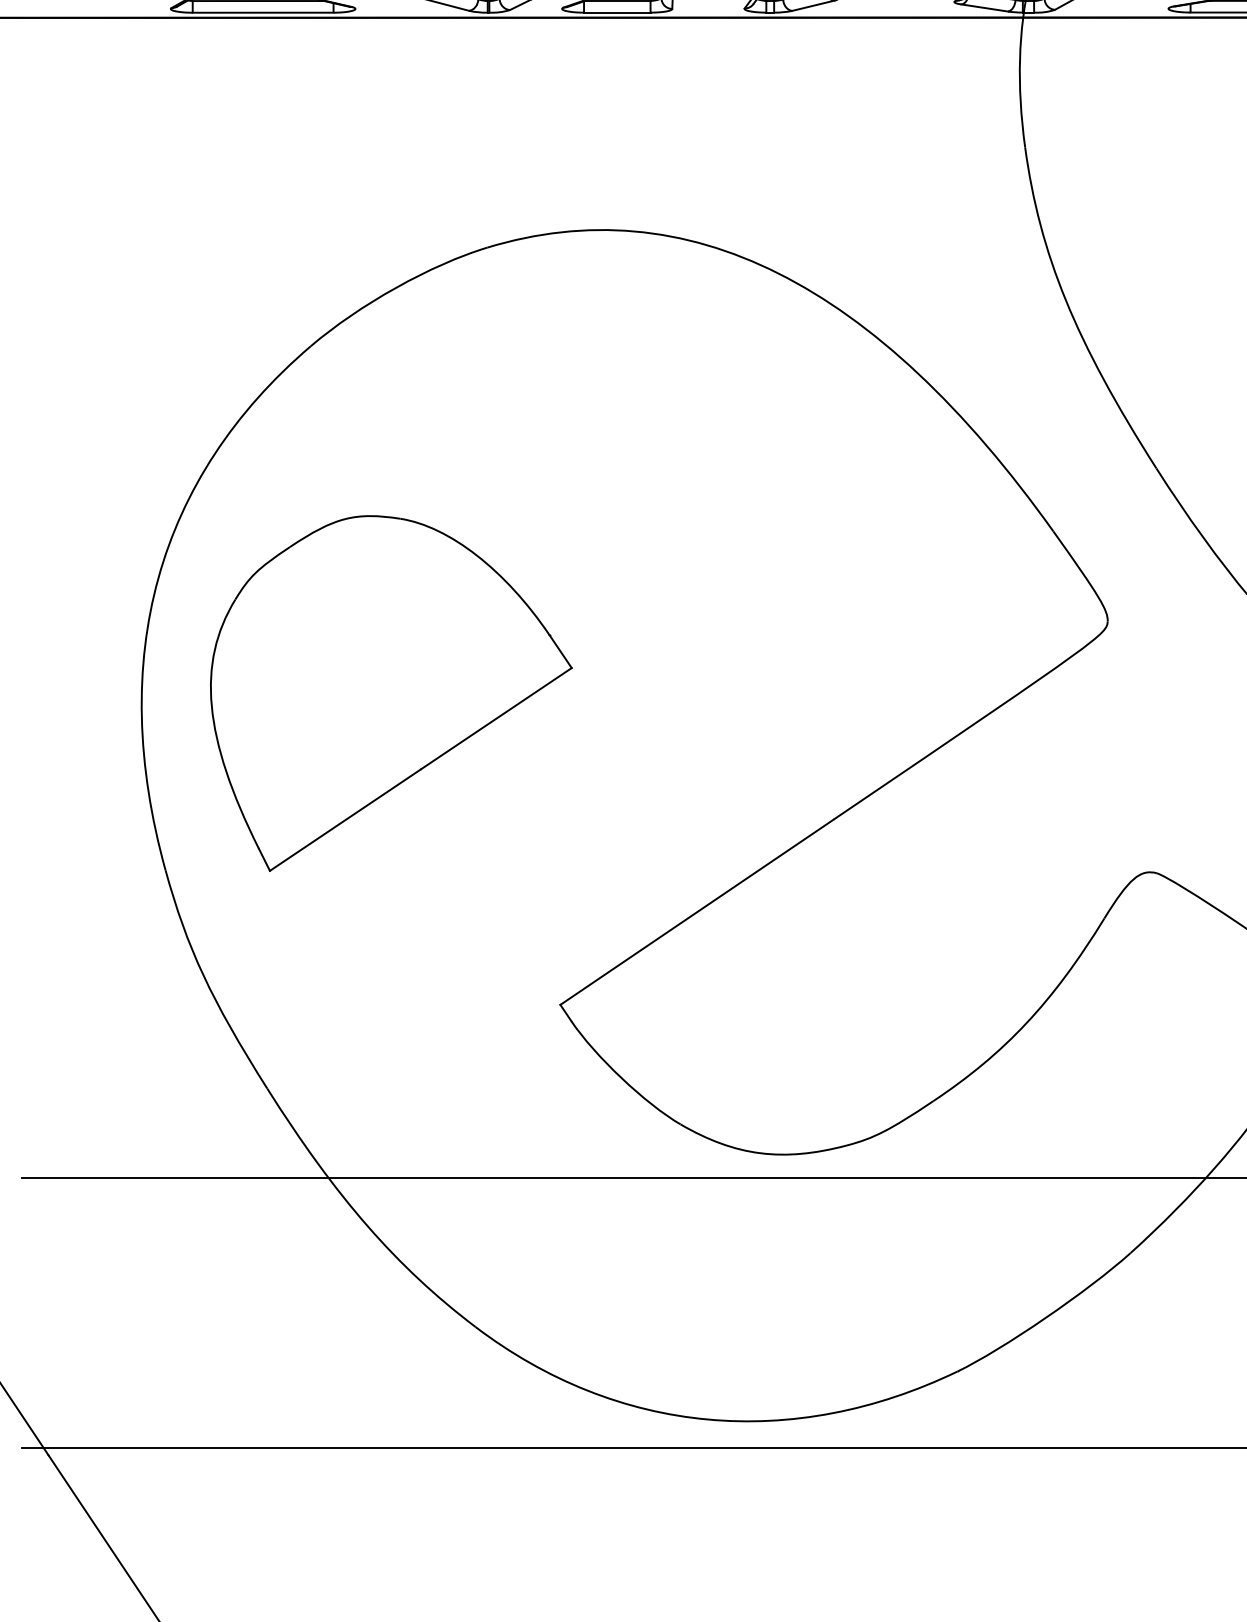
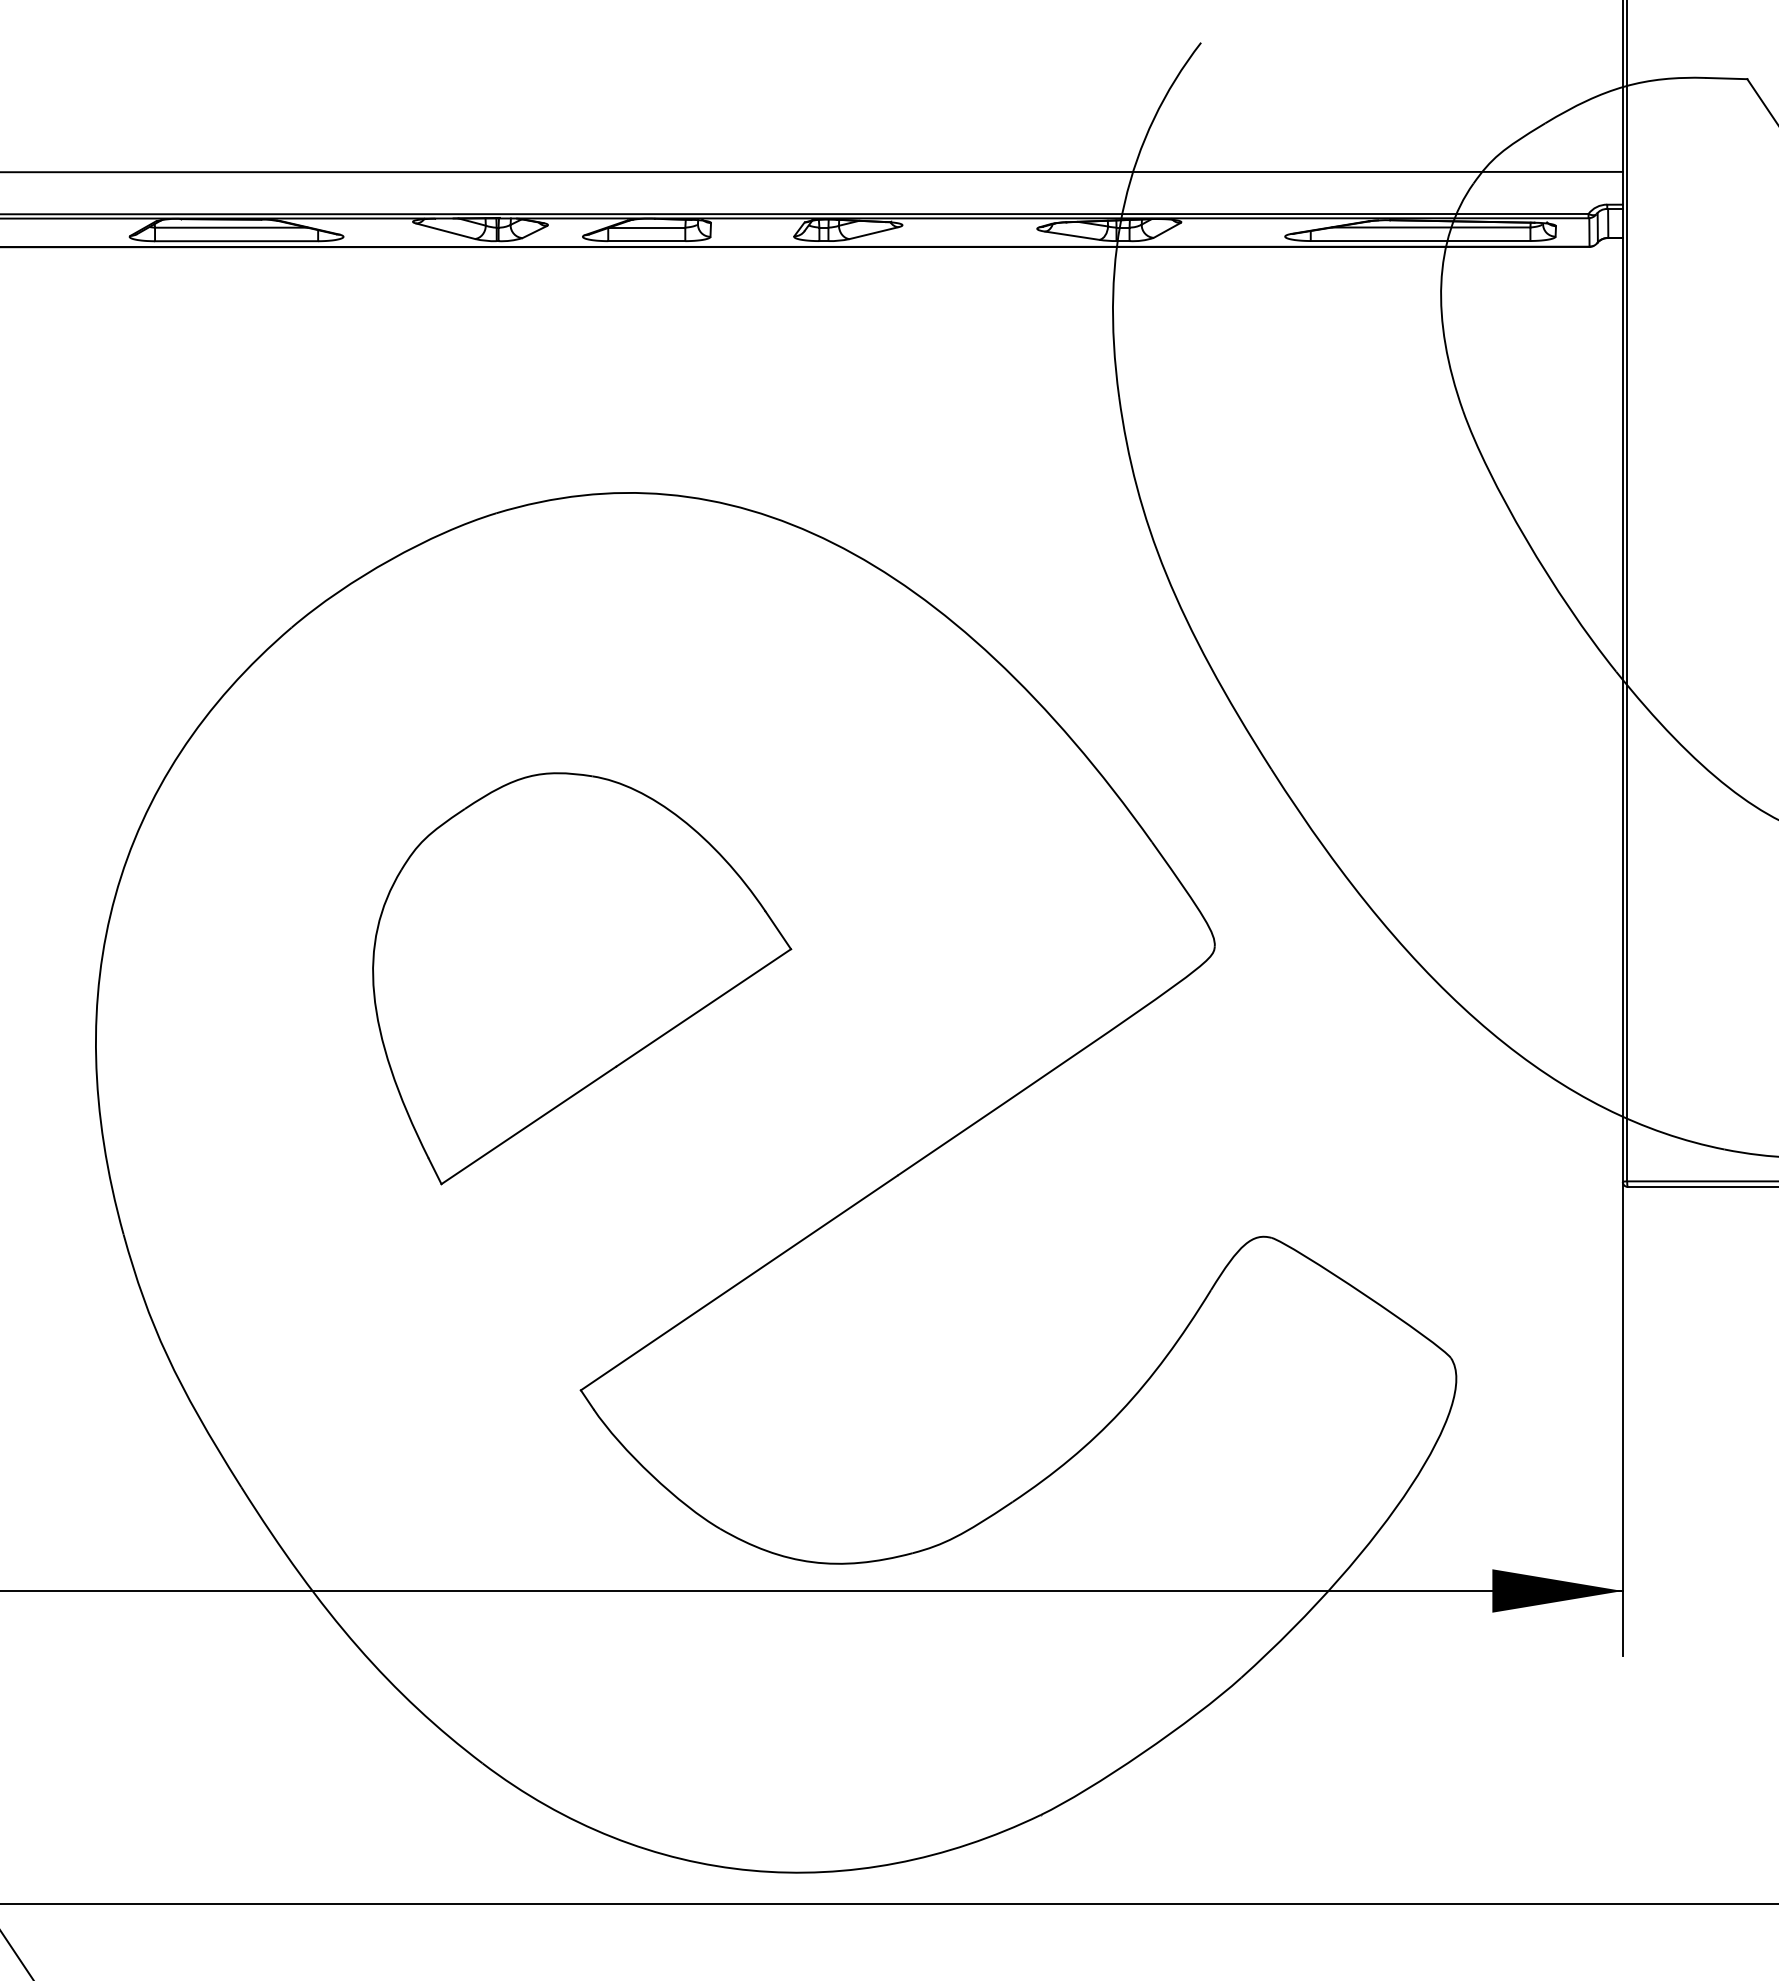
part: (391, 693) -> (582, 978), moved

